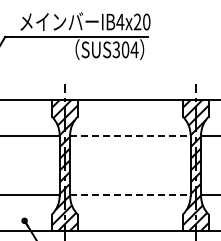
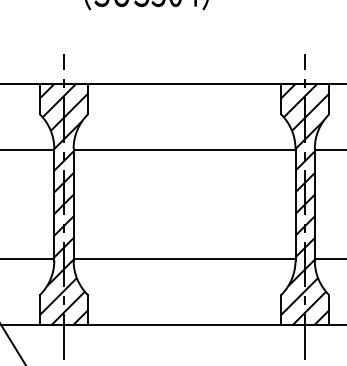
line: (130, 136) -> (184, 151), dashed -> solid
line: (130, 195) -> (184, 259), dashed -> solid

